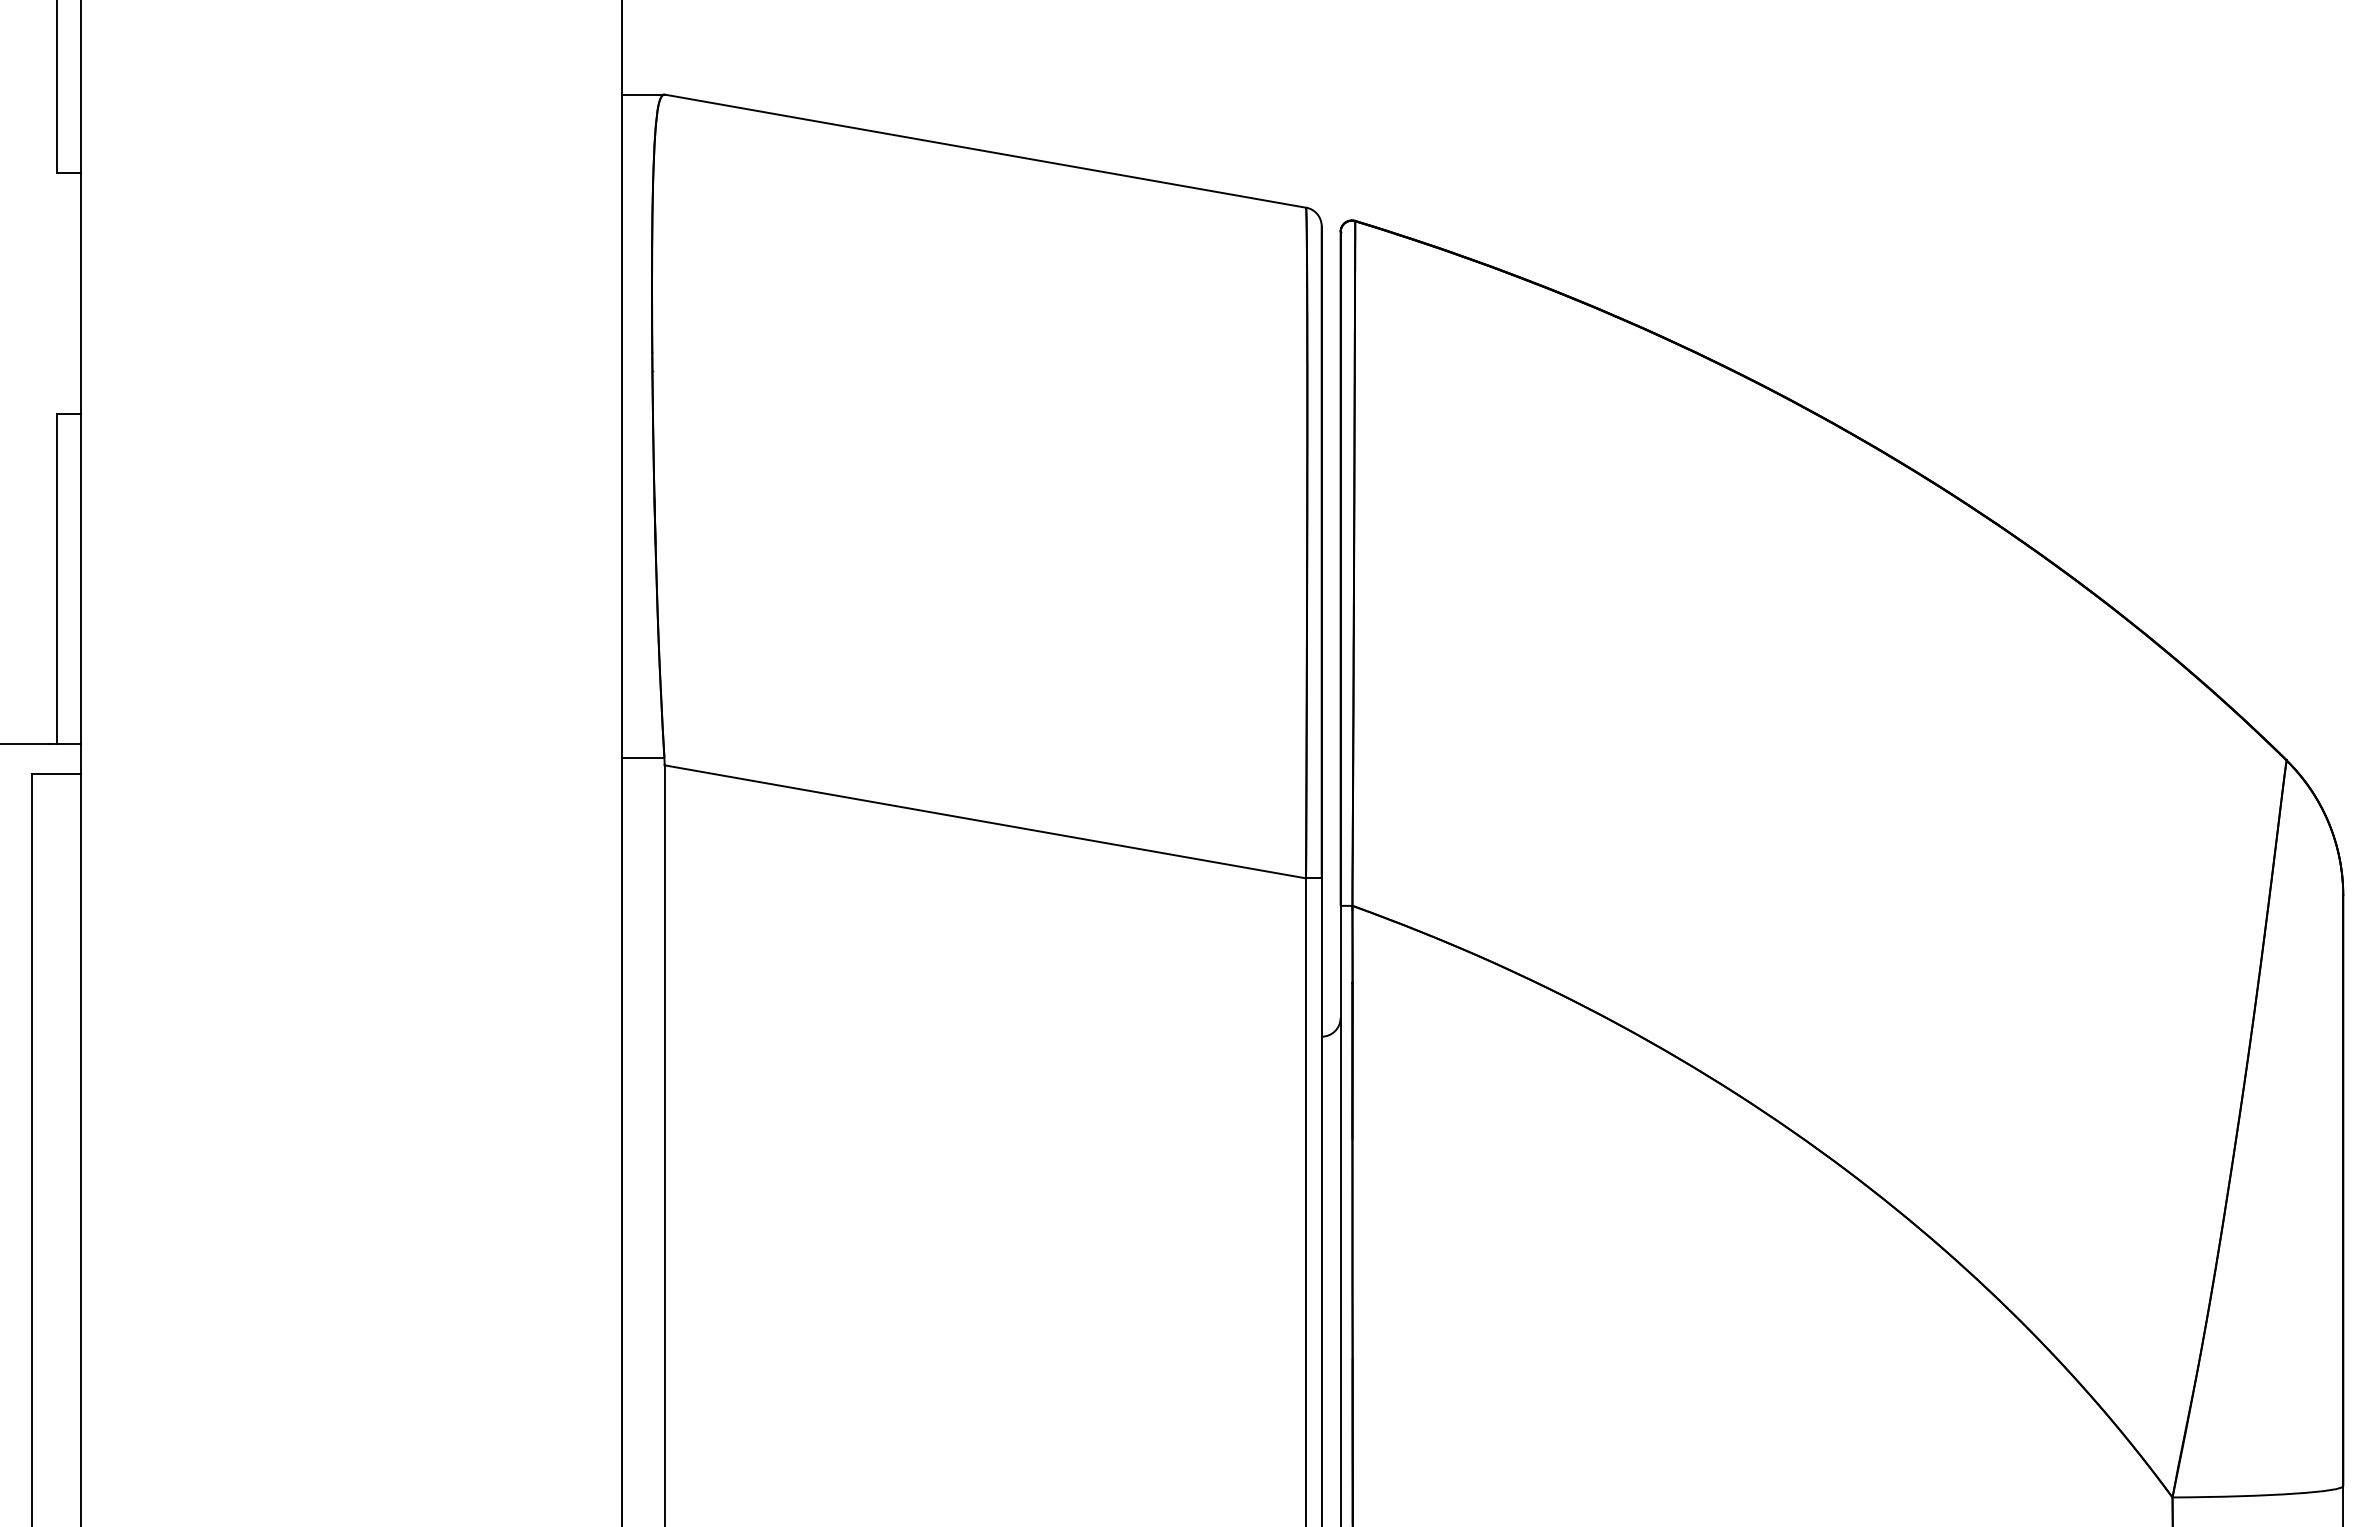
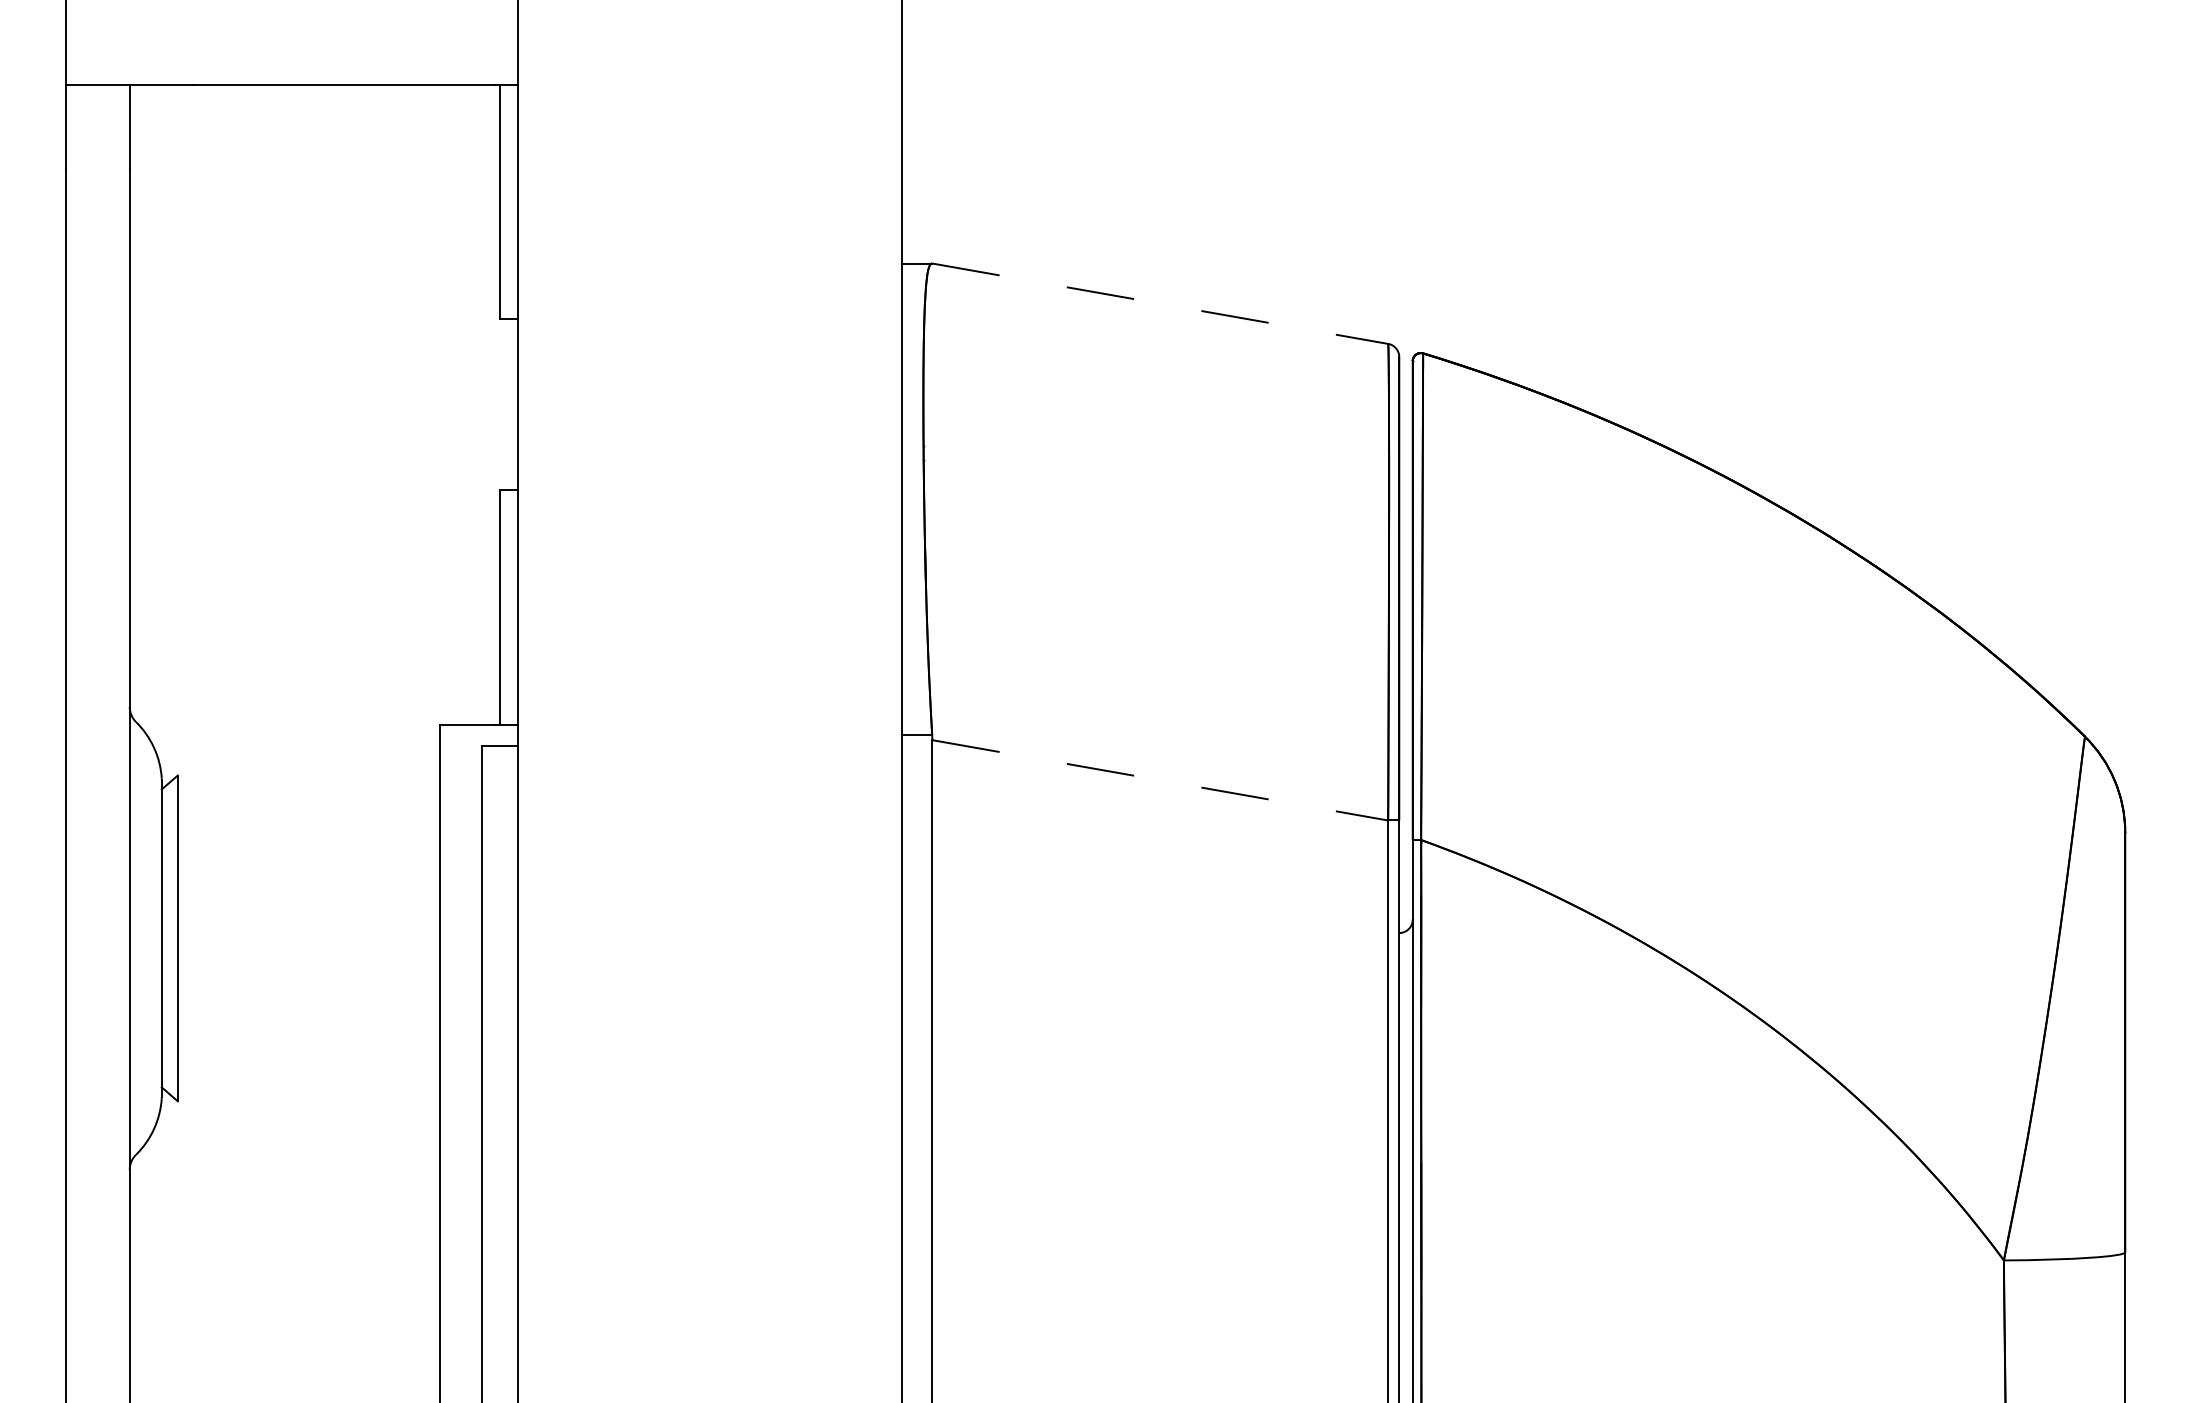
line: (985, 150) -> (1160, 303), solid -> dashed
line: (985, 822) -> (1160, 780), solid -> dashed

